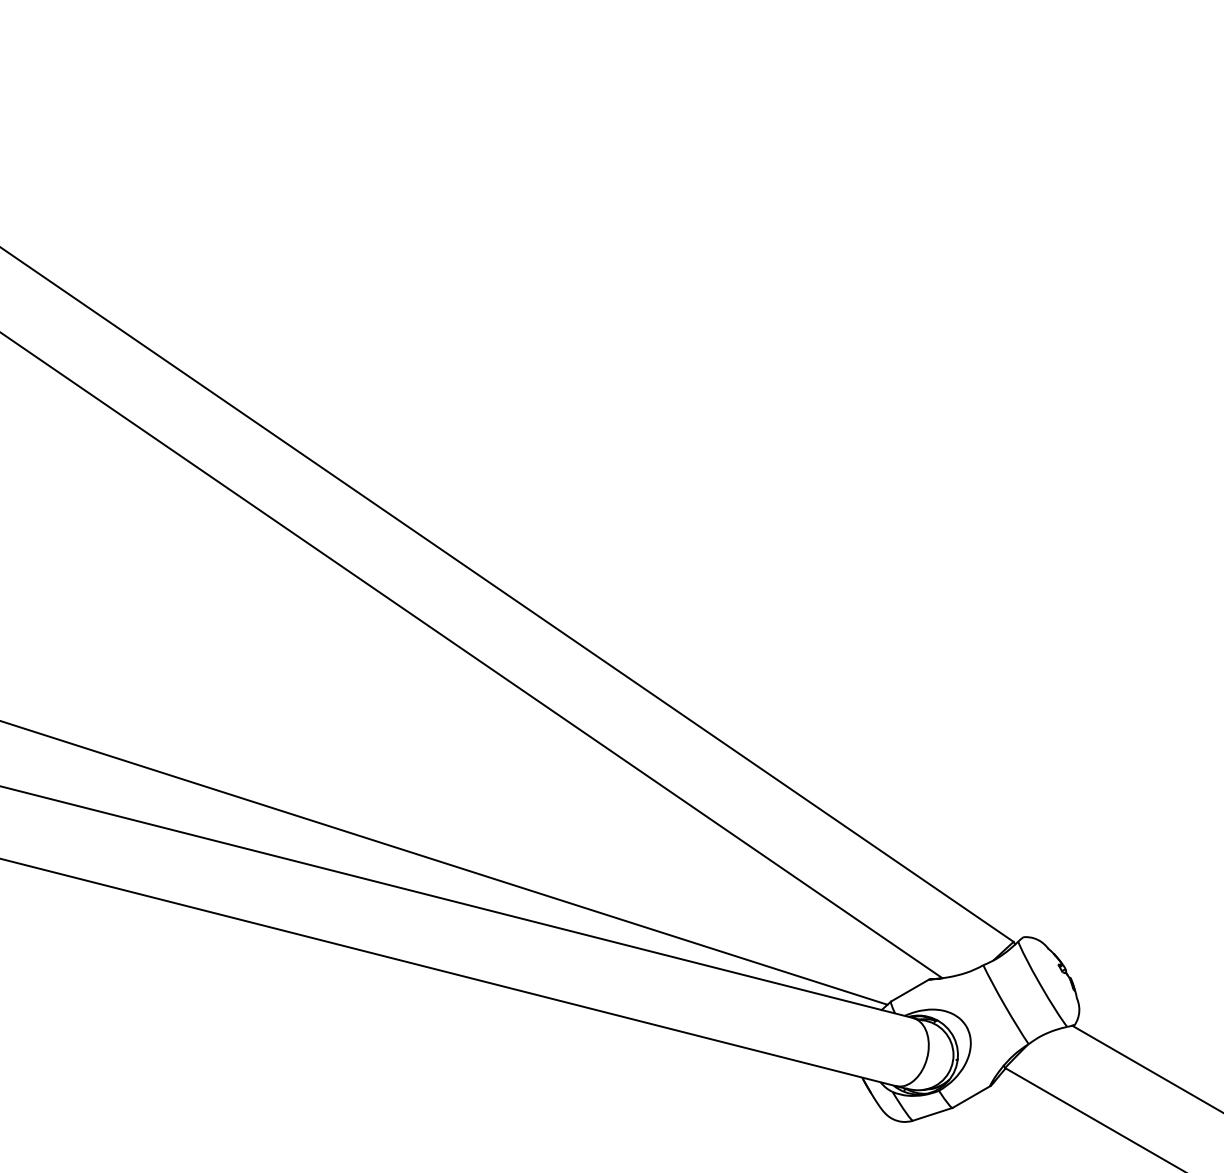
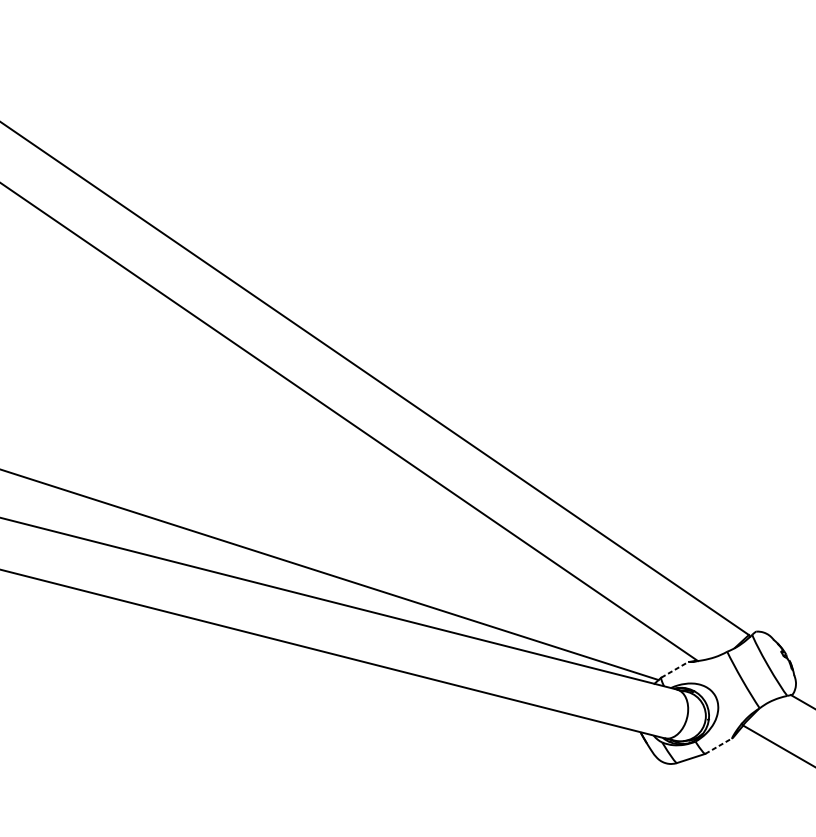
line: (910, 990) -> (675, 669), solid -> dashed
line: (971, 1096) -> (718, 745), solid -> dashed

